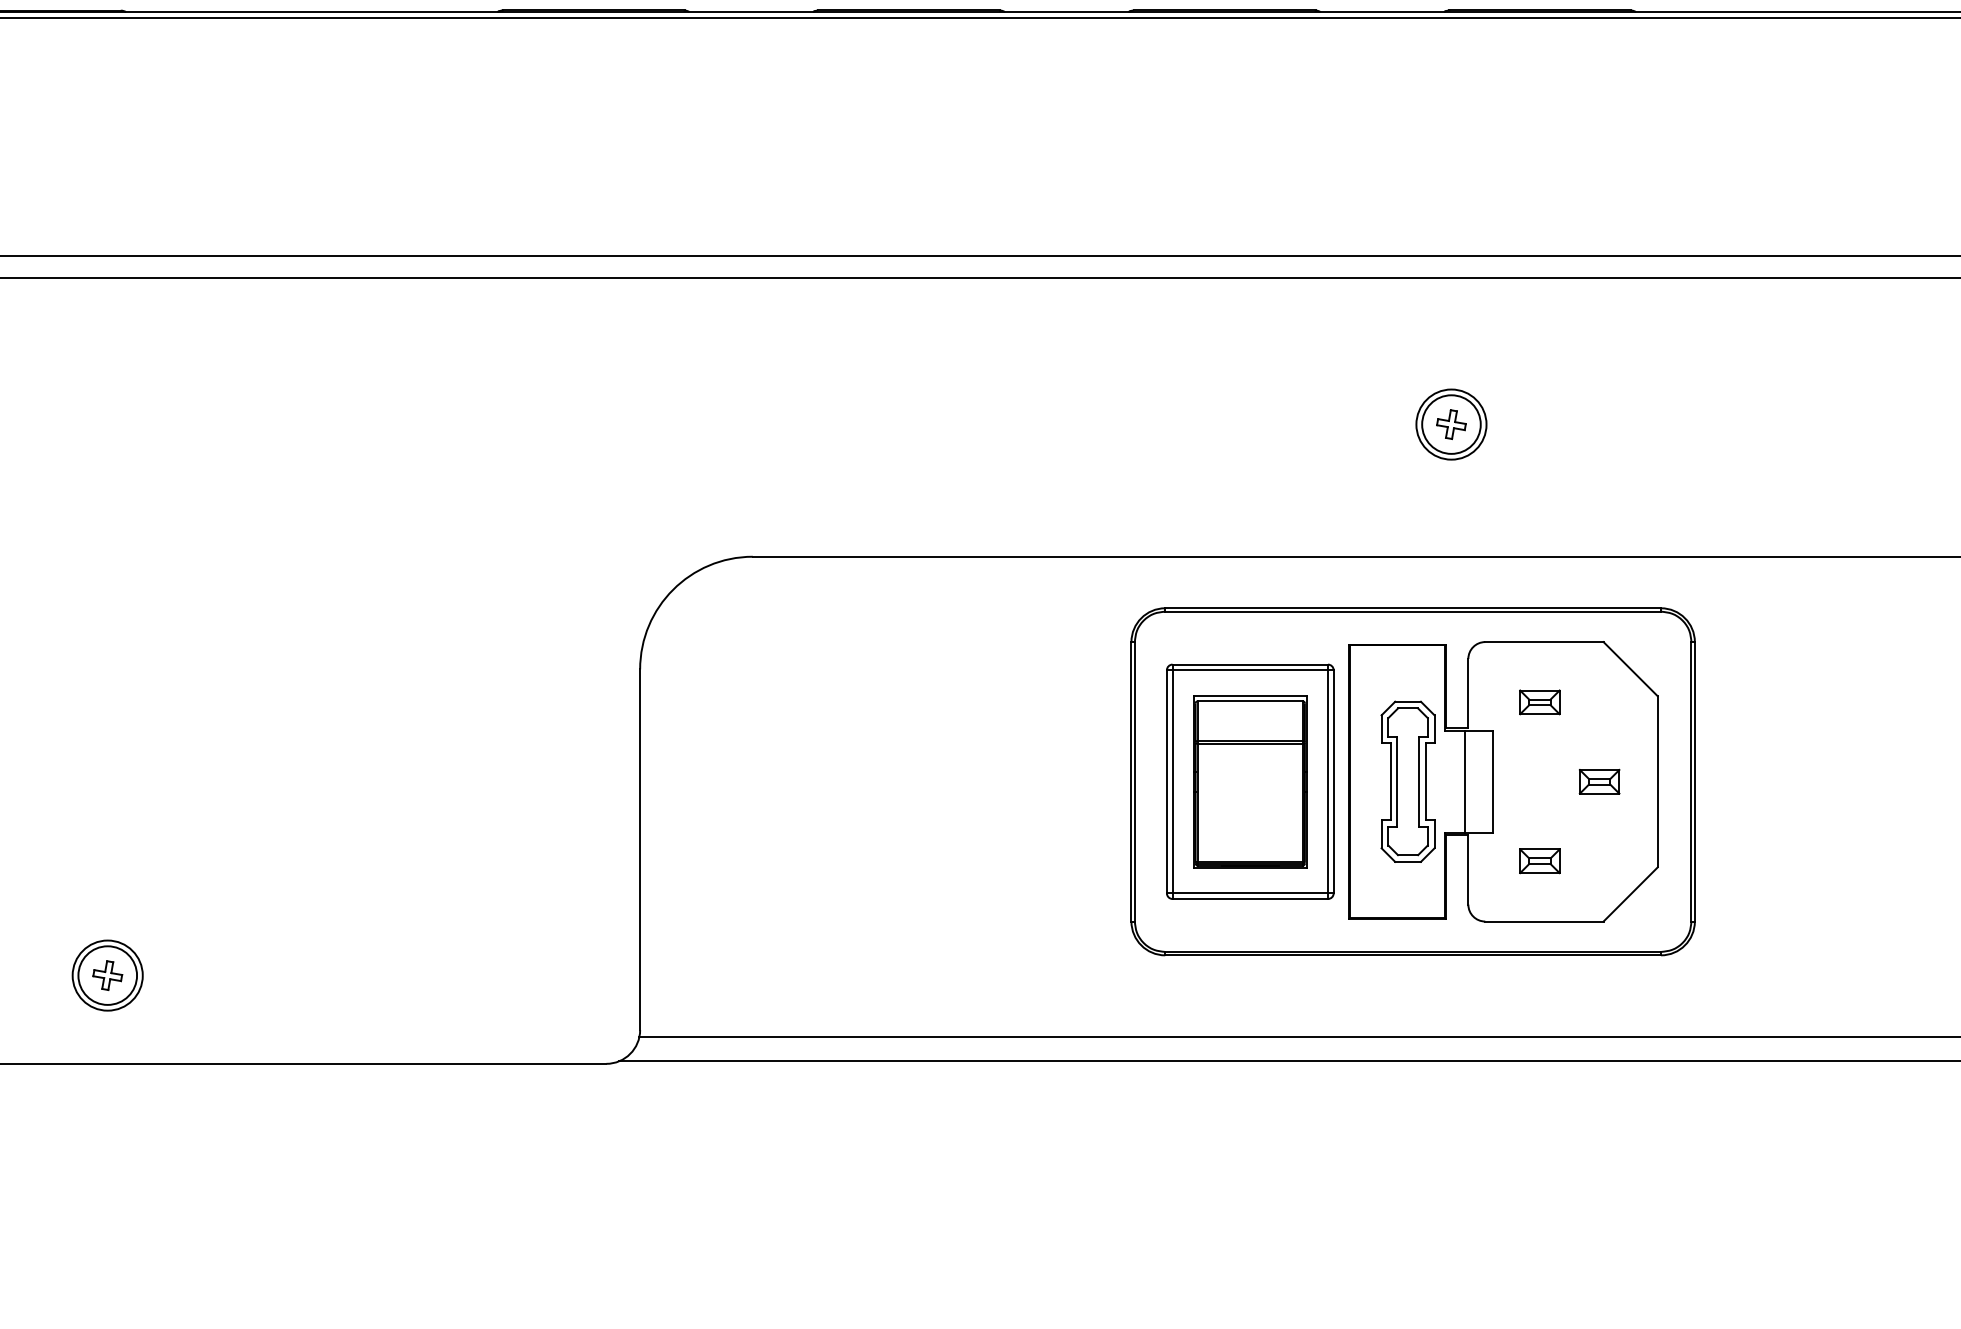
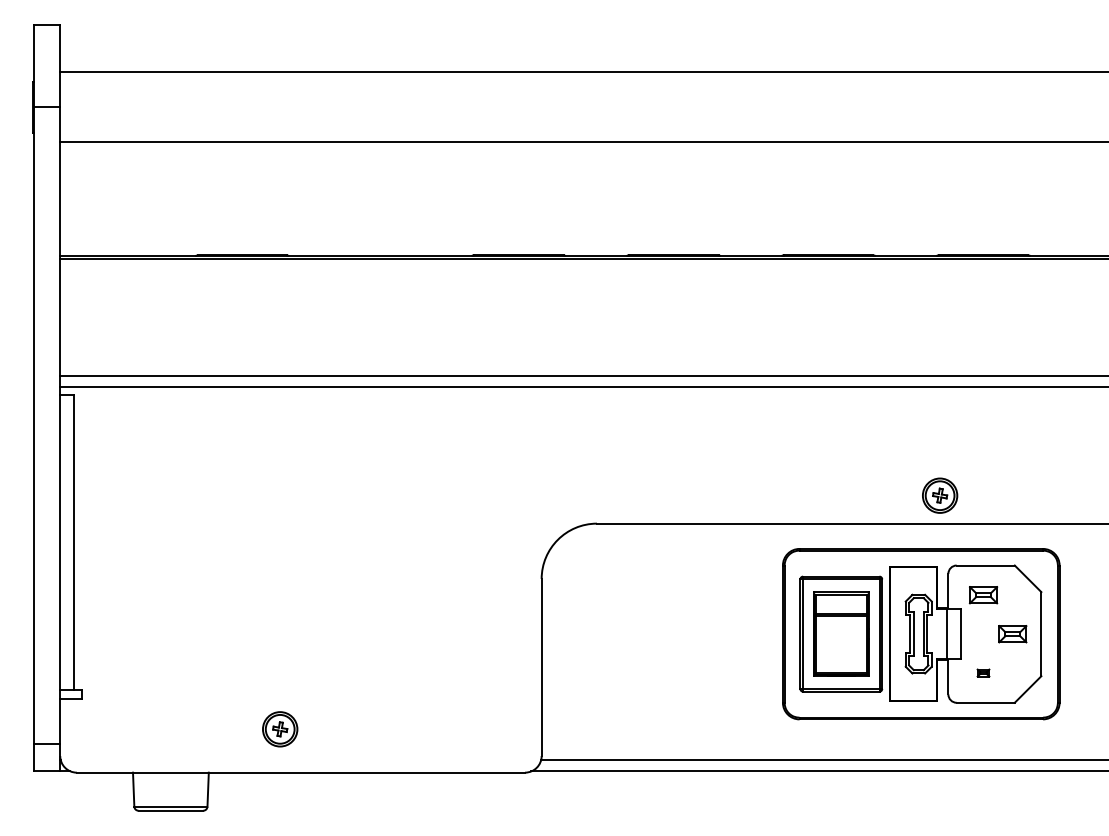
part: (1452, 424) -> (940, 495), moved
part: (1539, 701) -> (983, 594), size x1.4
part: (1598, 780) -> (1012, 633), size x1.4
part: (1539, 859) -> (983, 672), size x0.6

